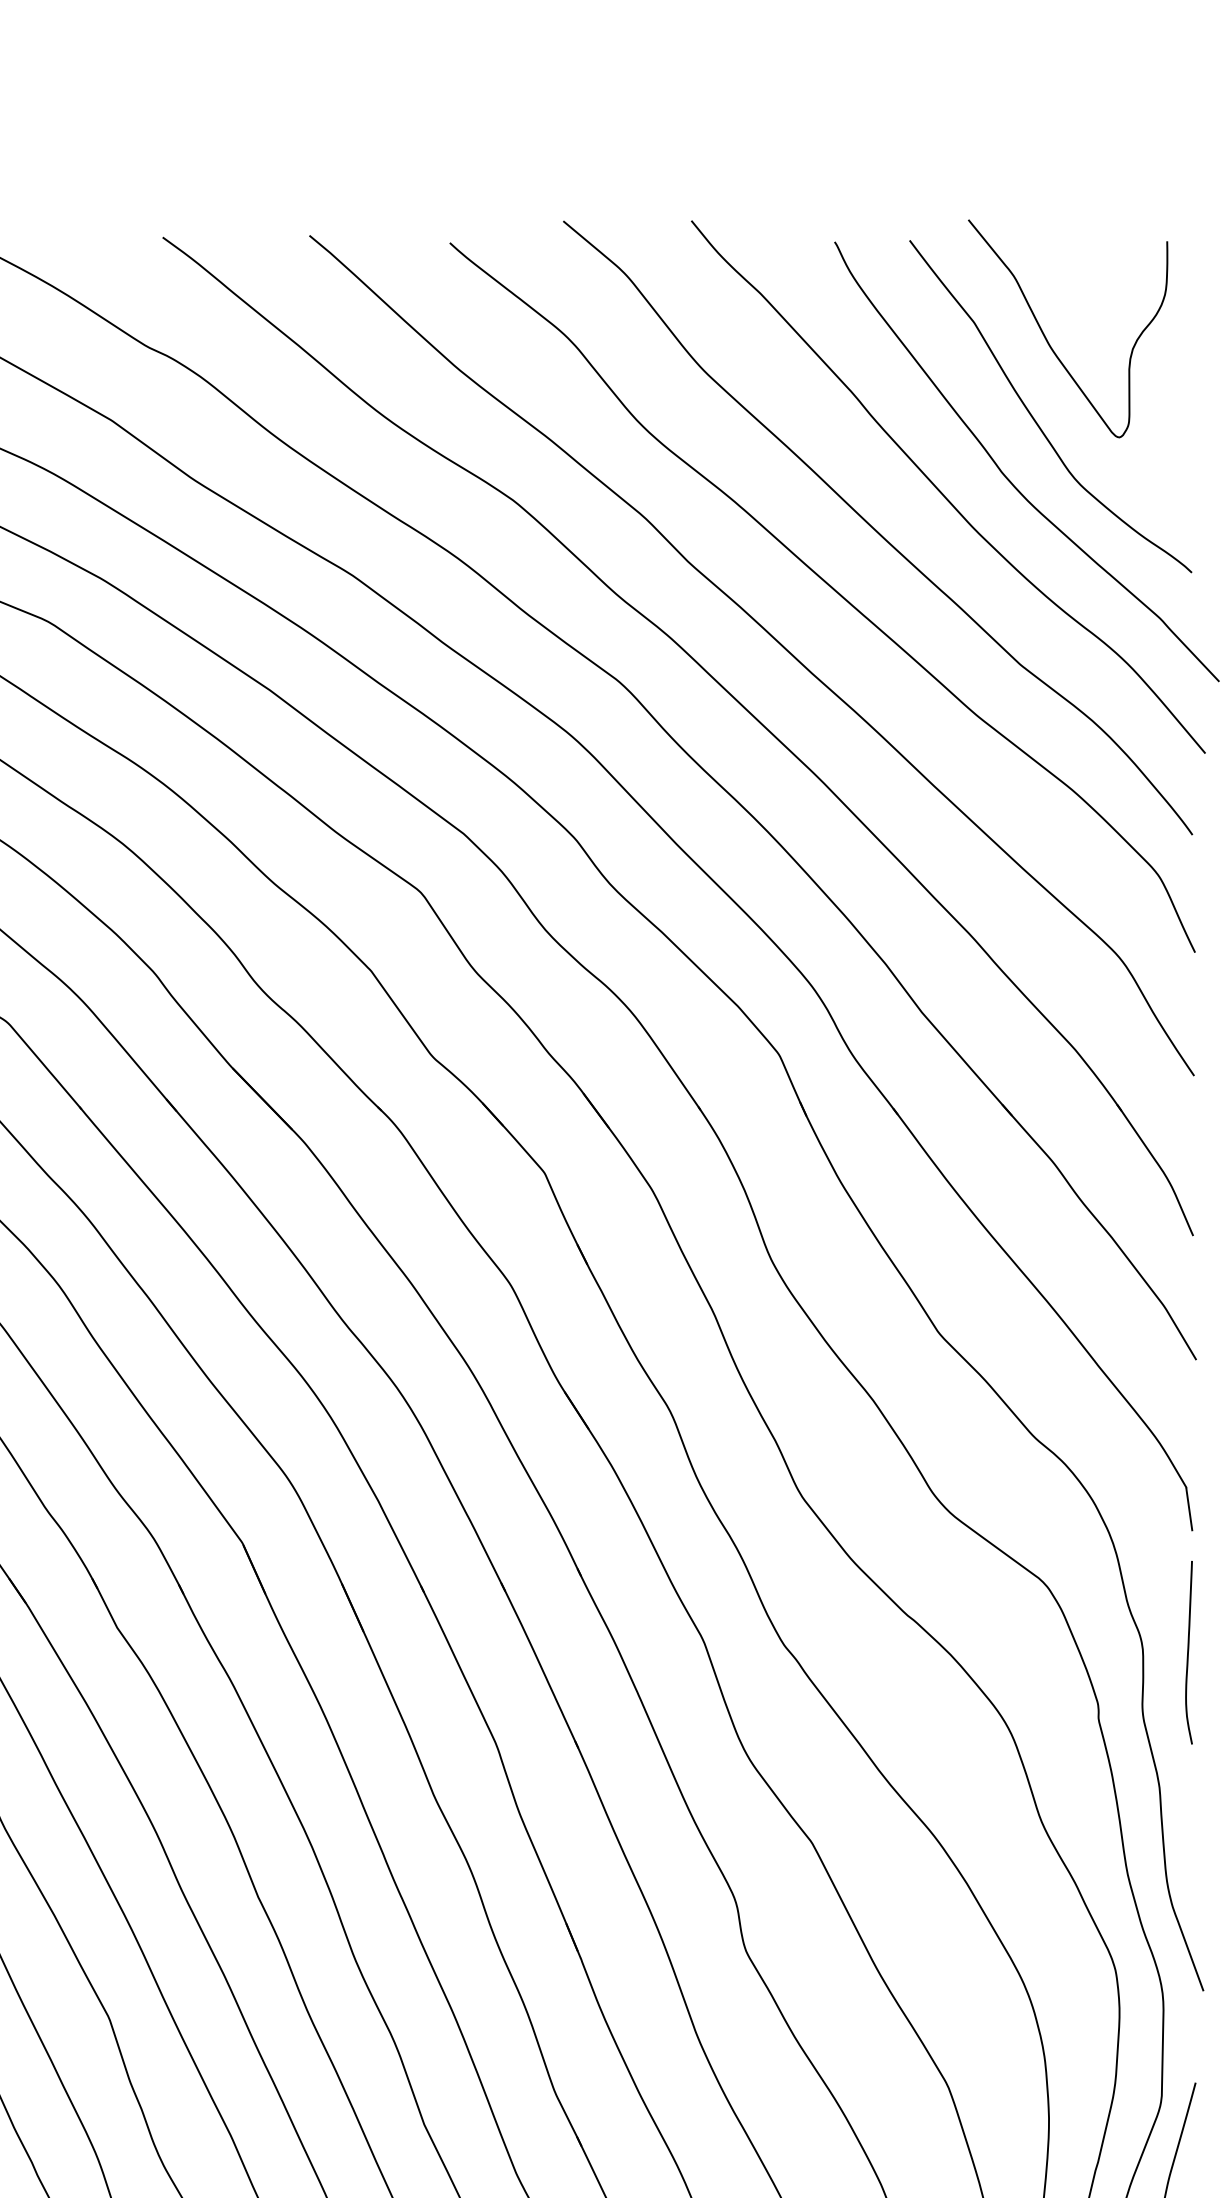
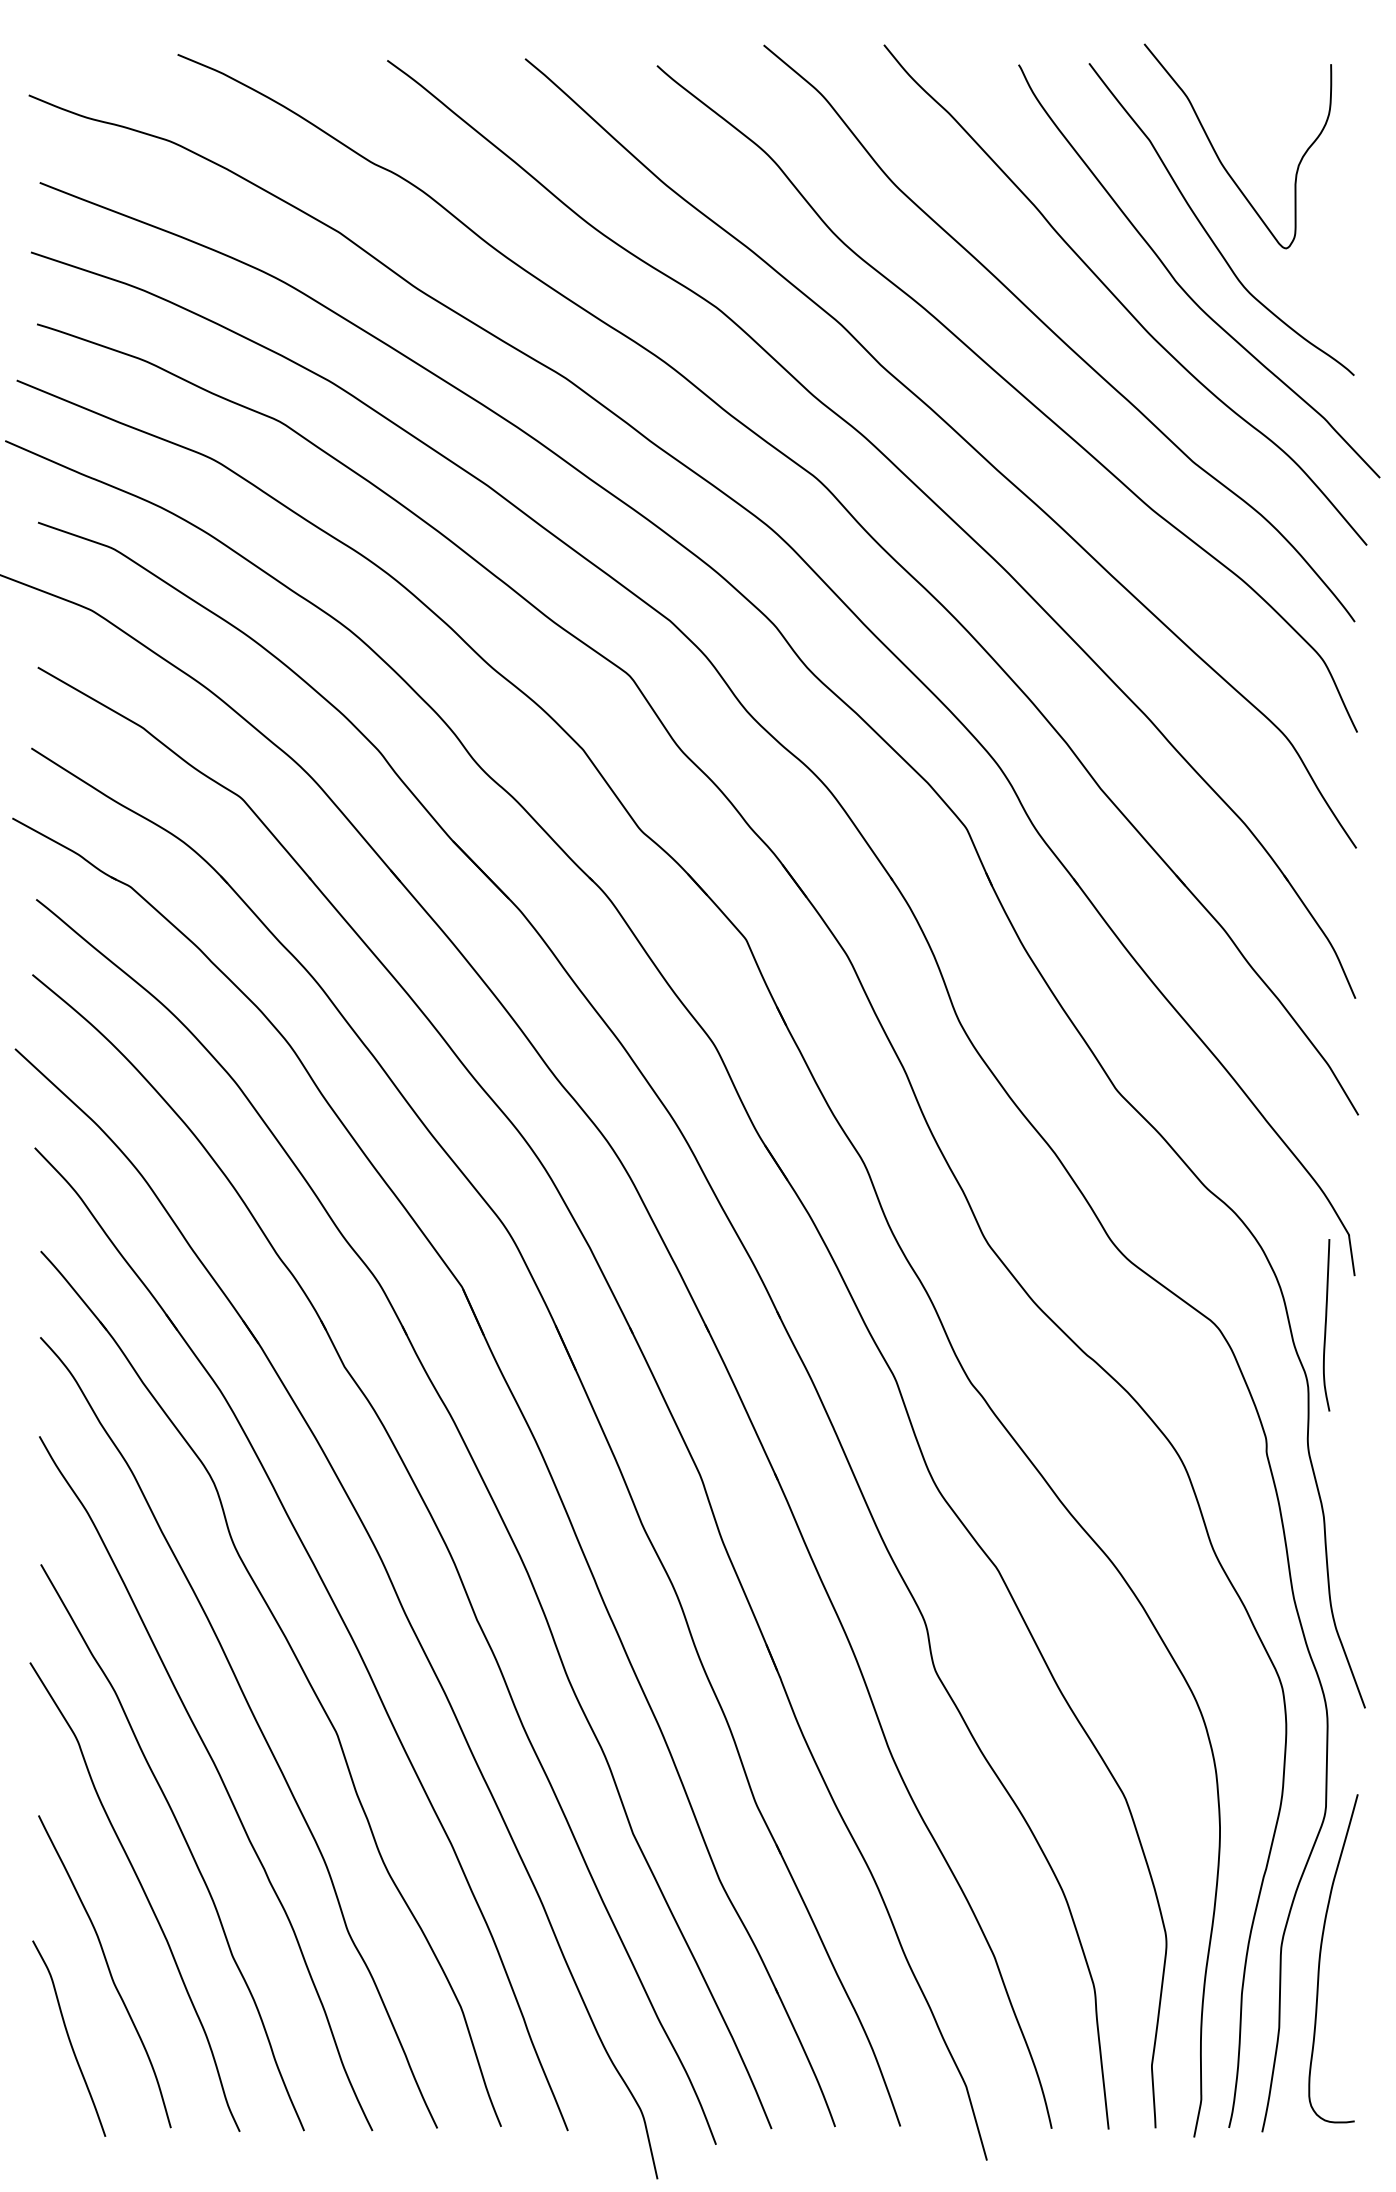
curve: (1188, 1652) -> (1326, 1325), moved

